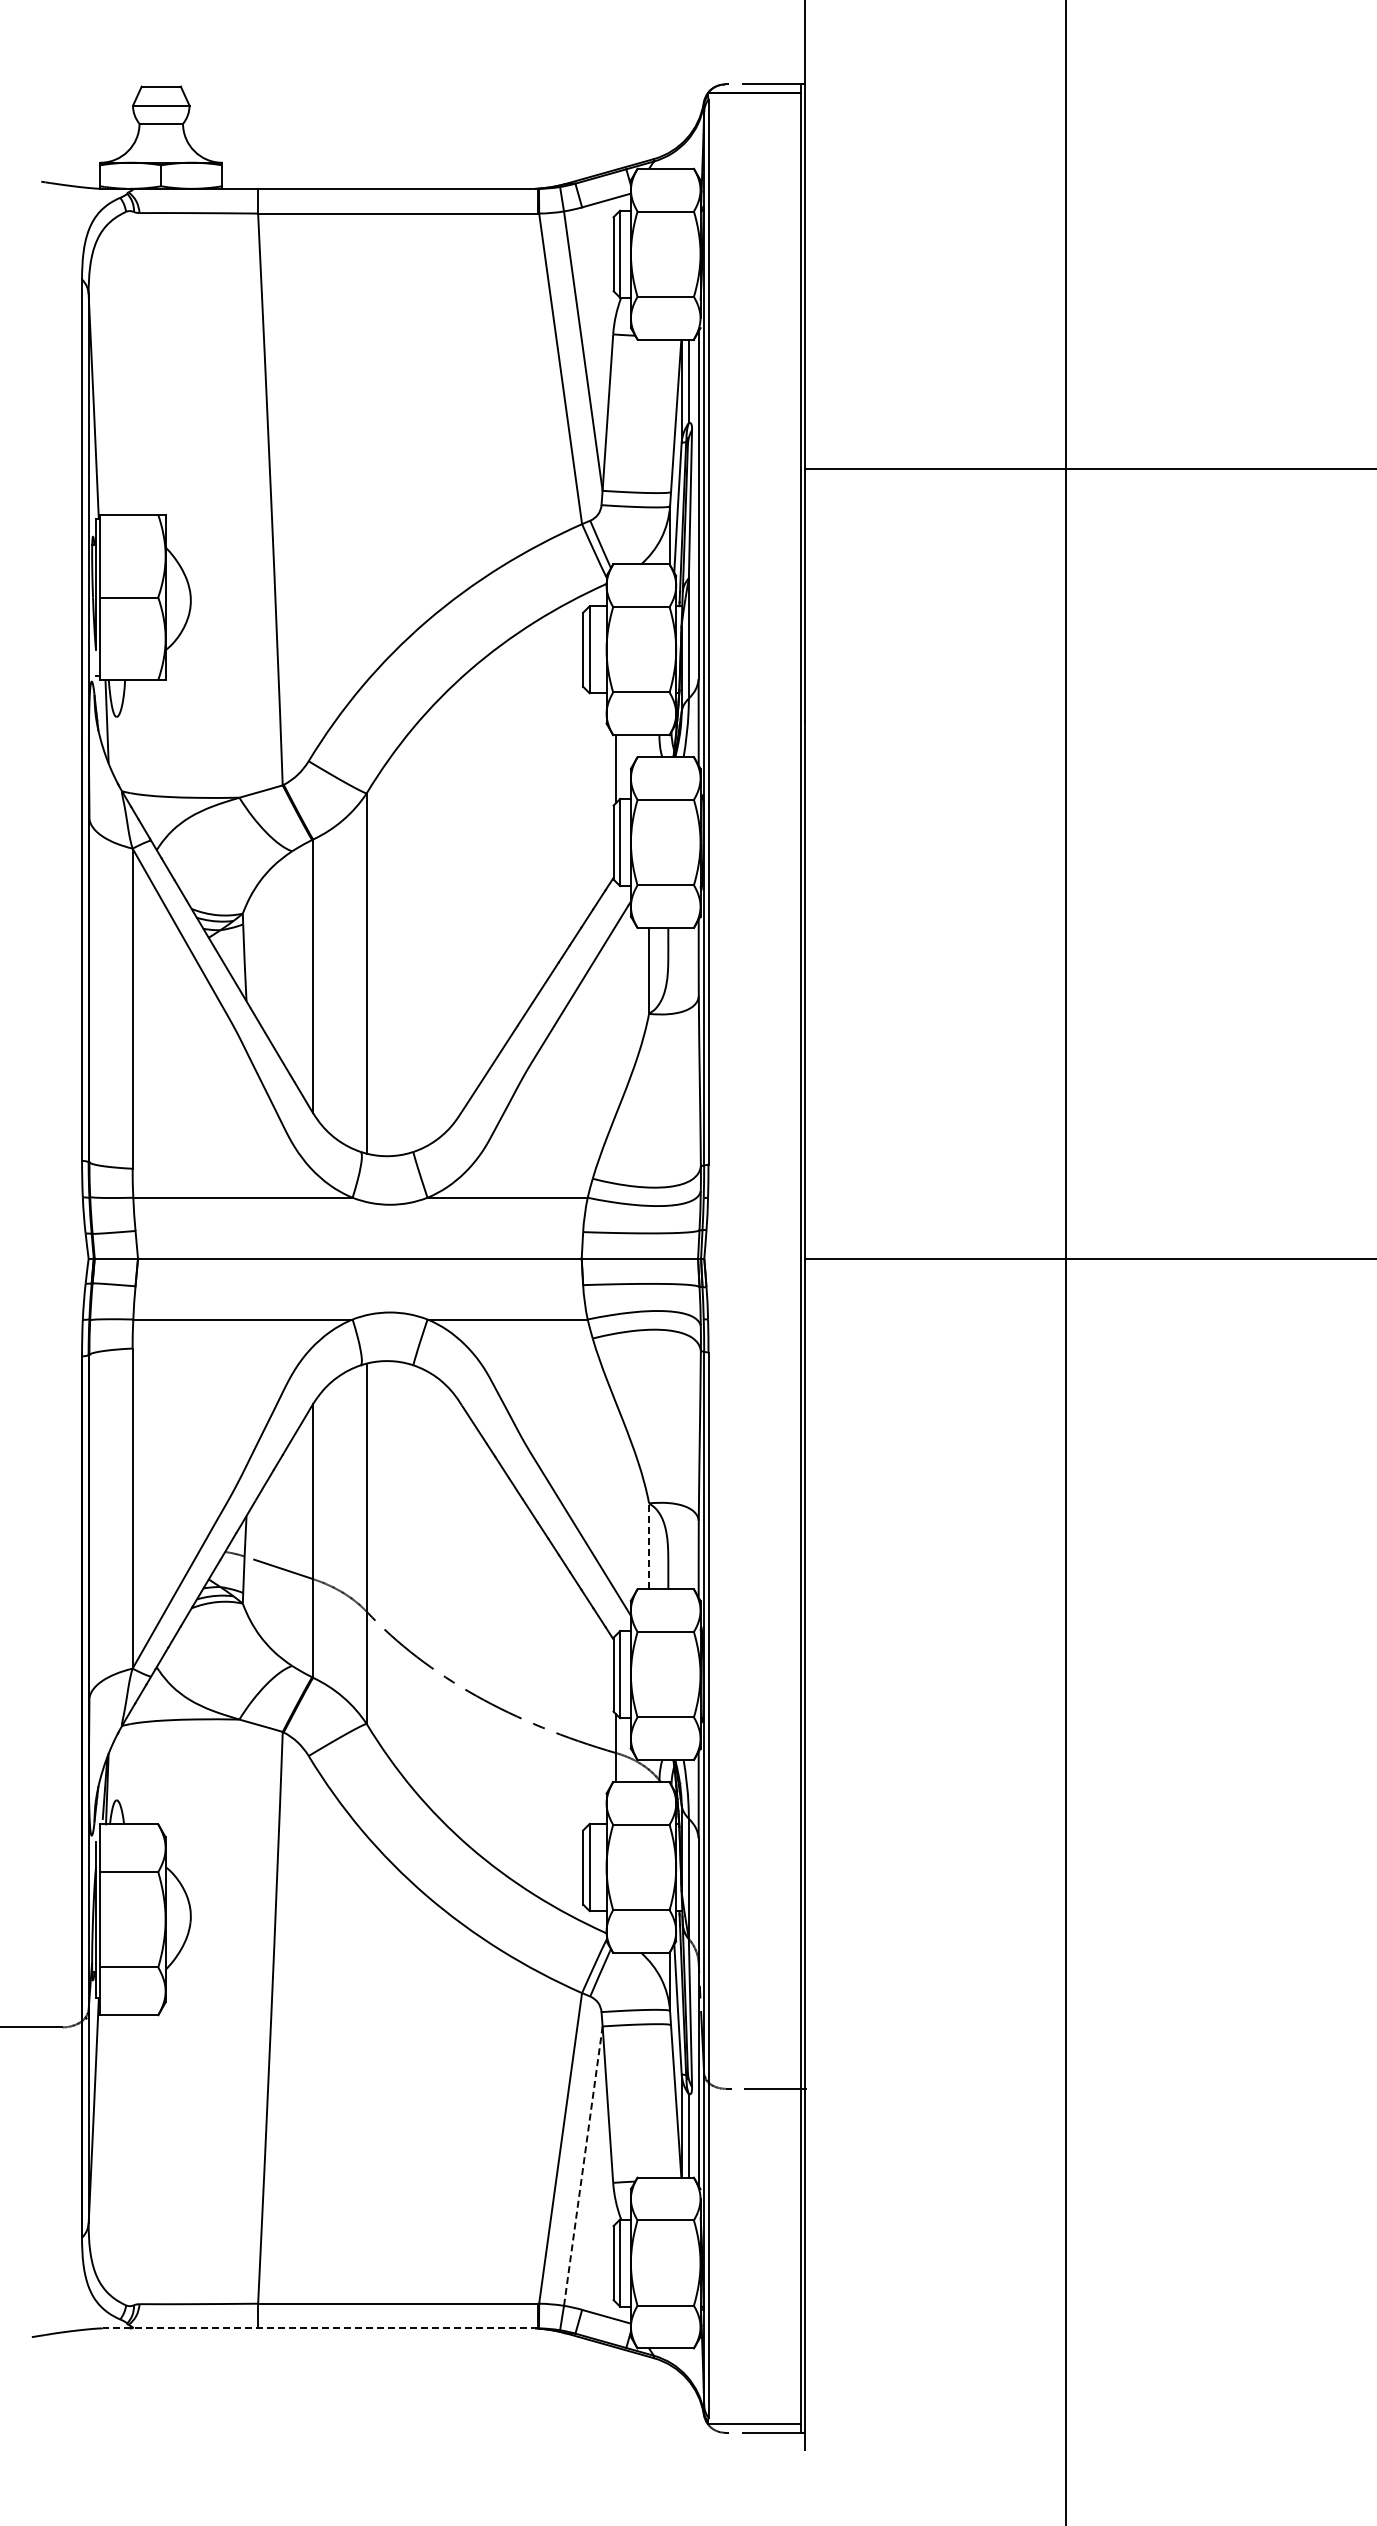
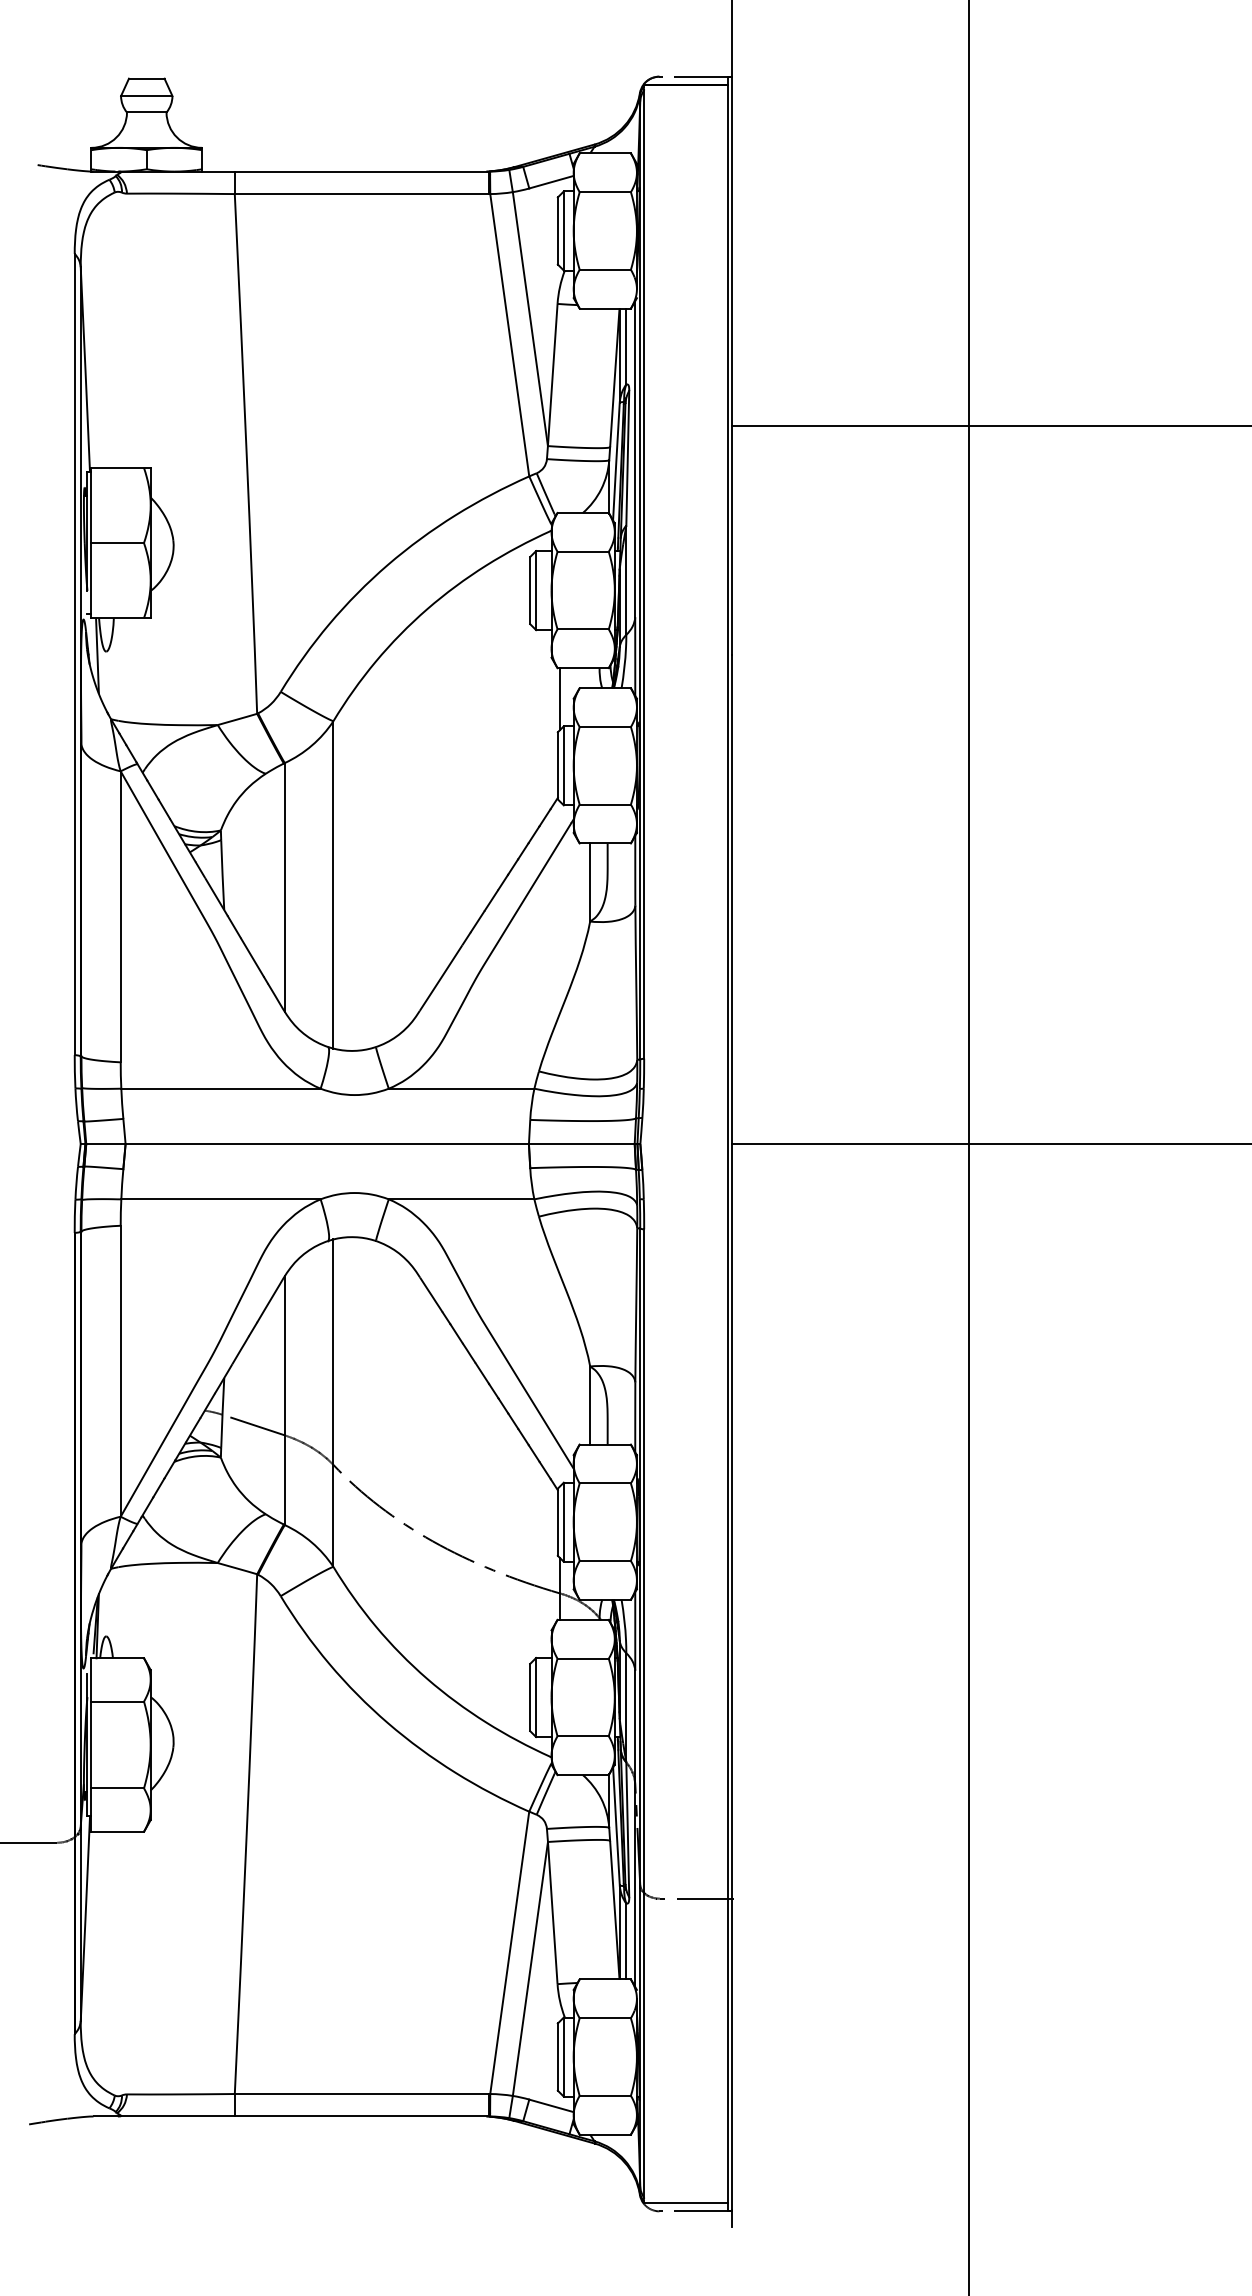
line: (649, 1546) -> (590, 1405), dashed -> solid
line: (583, 2165) -> (530, 1968), dashed -> solid
line: (320, 2328) -> (291, 2116), dashed -> solid

